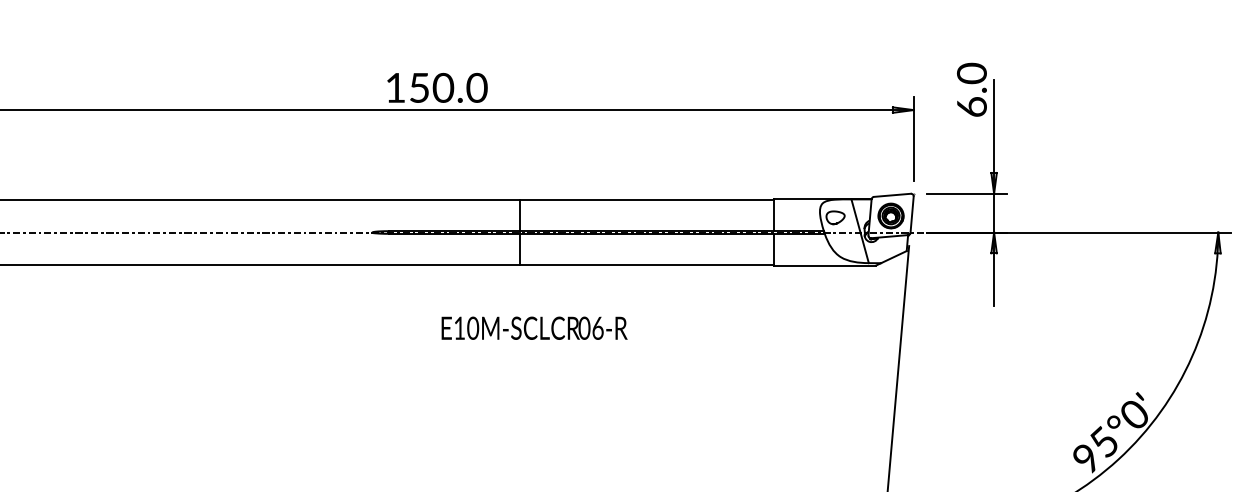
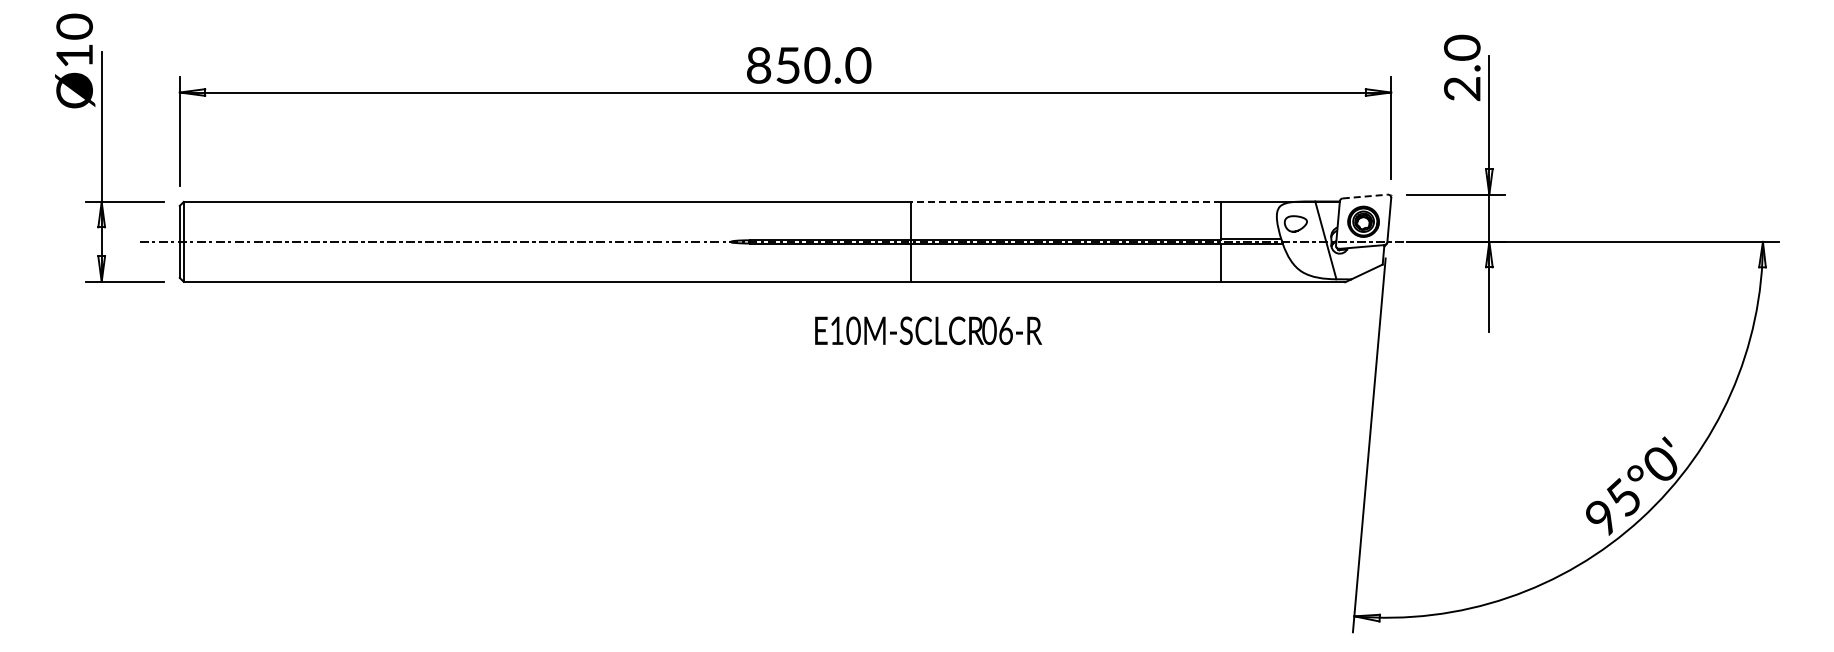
text: (396, 87) -> (759, 65), 150.0 -> 850.0
text: (972, 106) -> (1462, 88), 6.0 -> 2.0
line: (892, 195) -> (1365, 196), solid -> dashed
line: (647, 199) -> (1066, 201), solid -> dashed
text: (534, 328) -> (928, 330), moved

